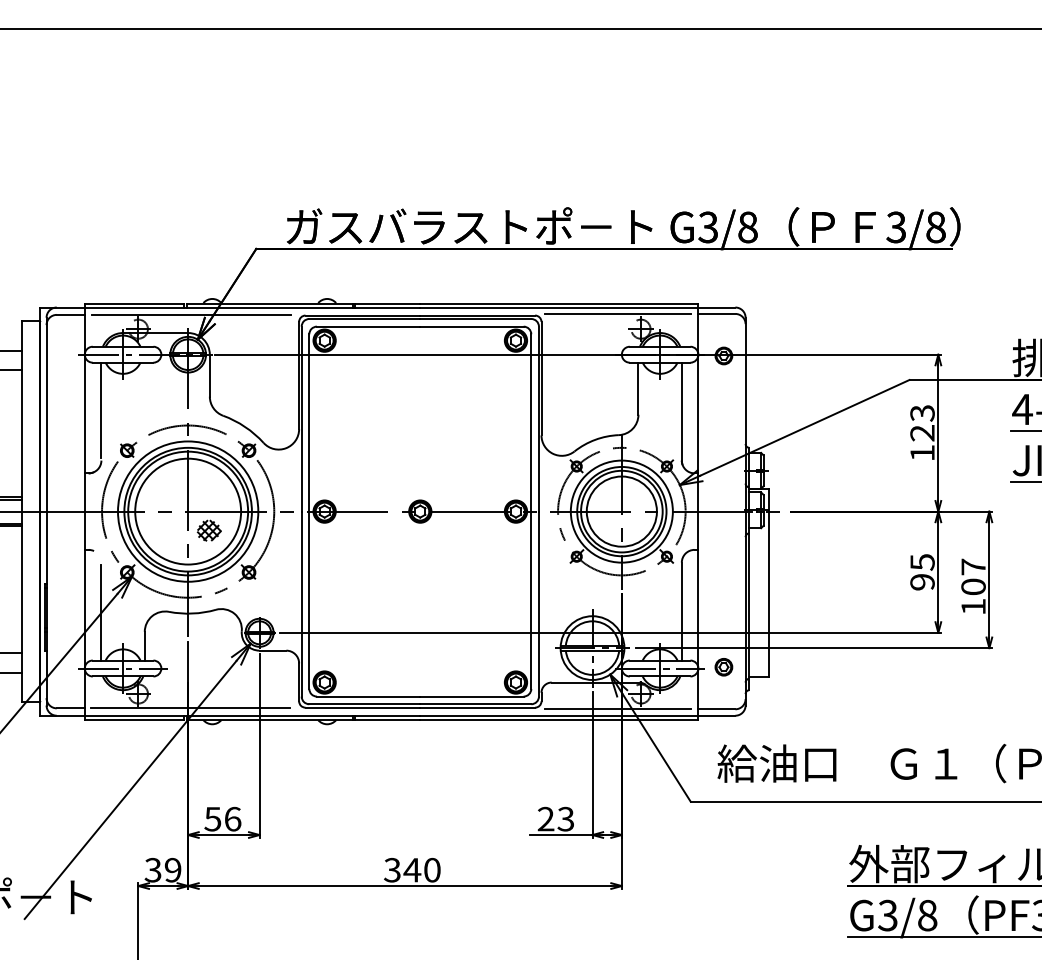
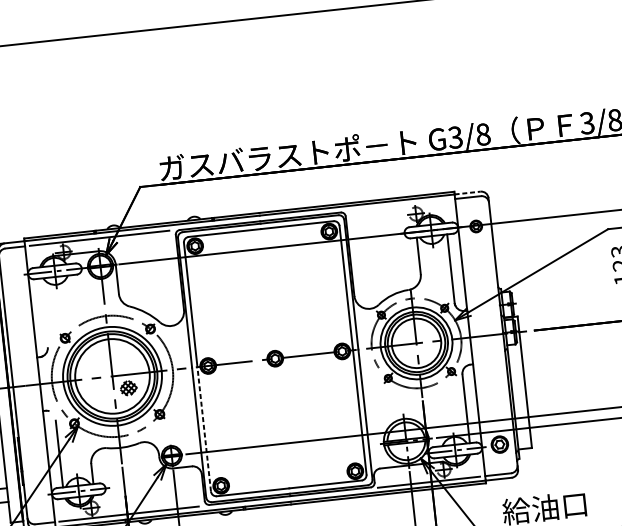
line: (717, 307) -> (468, 193), solid -> dashed
line: (617, 313) -> (398, 204), removed
line: (101, 409) -> (43, 311), removed
line: (309, 600) -> (204, 429), solid -> dashed
part: (723, 667) -> (499, 444), size x1.4

